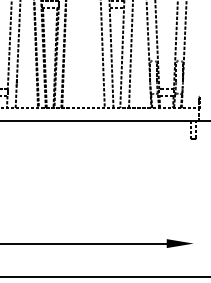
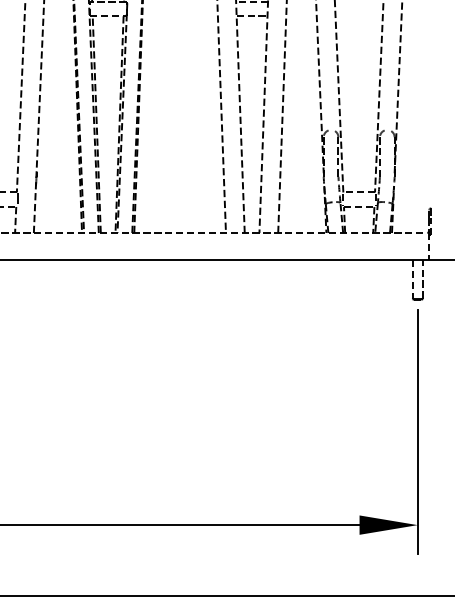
line: (193, 200) -> (417, 432), added

